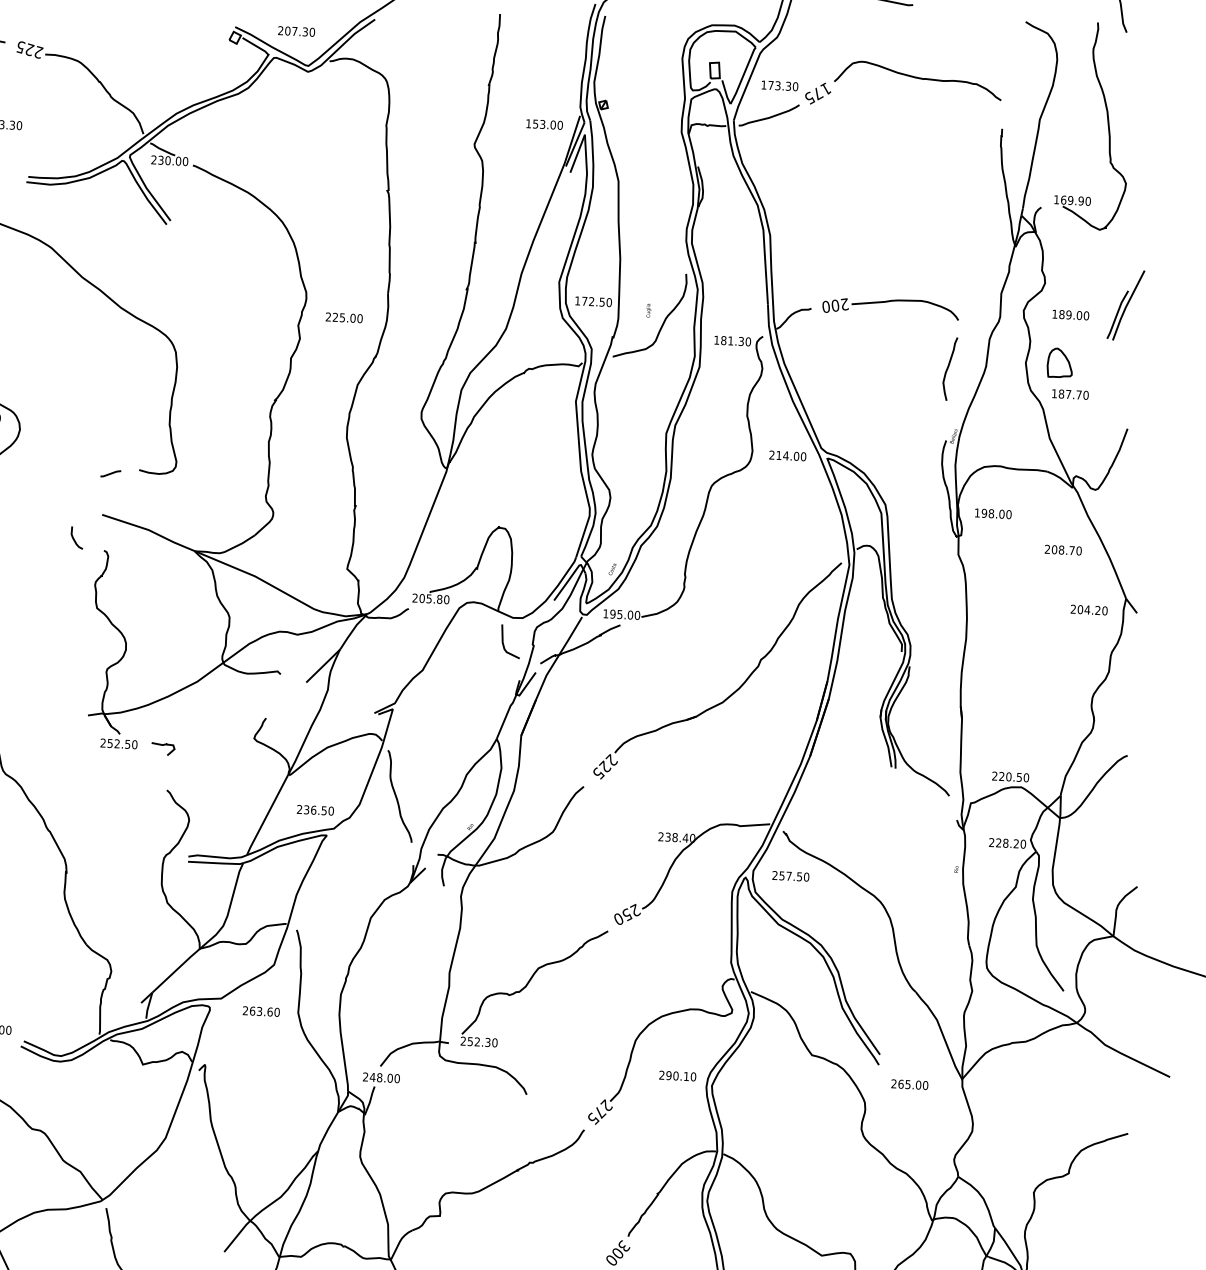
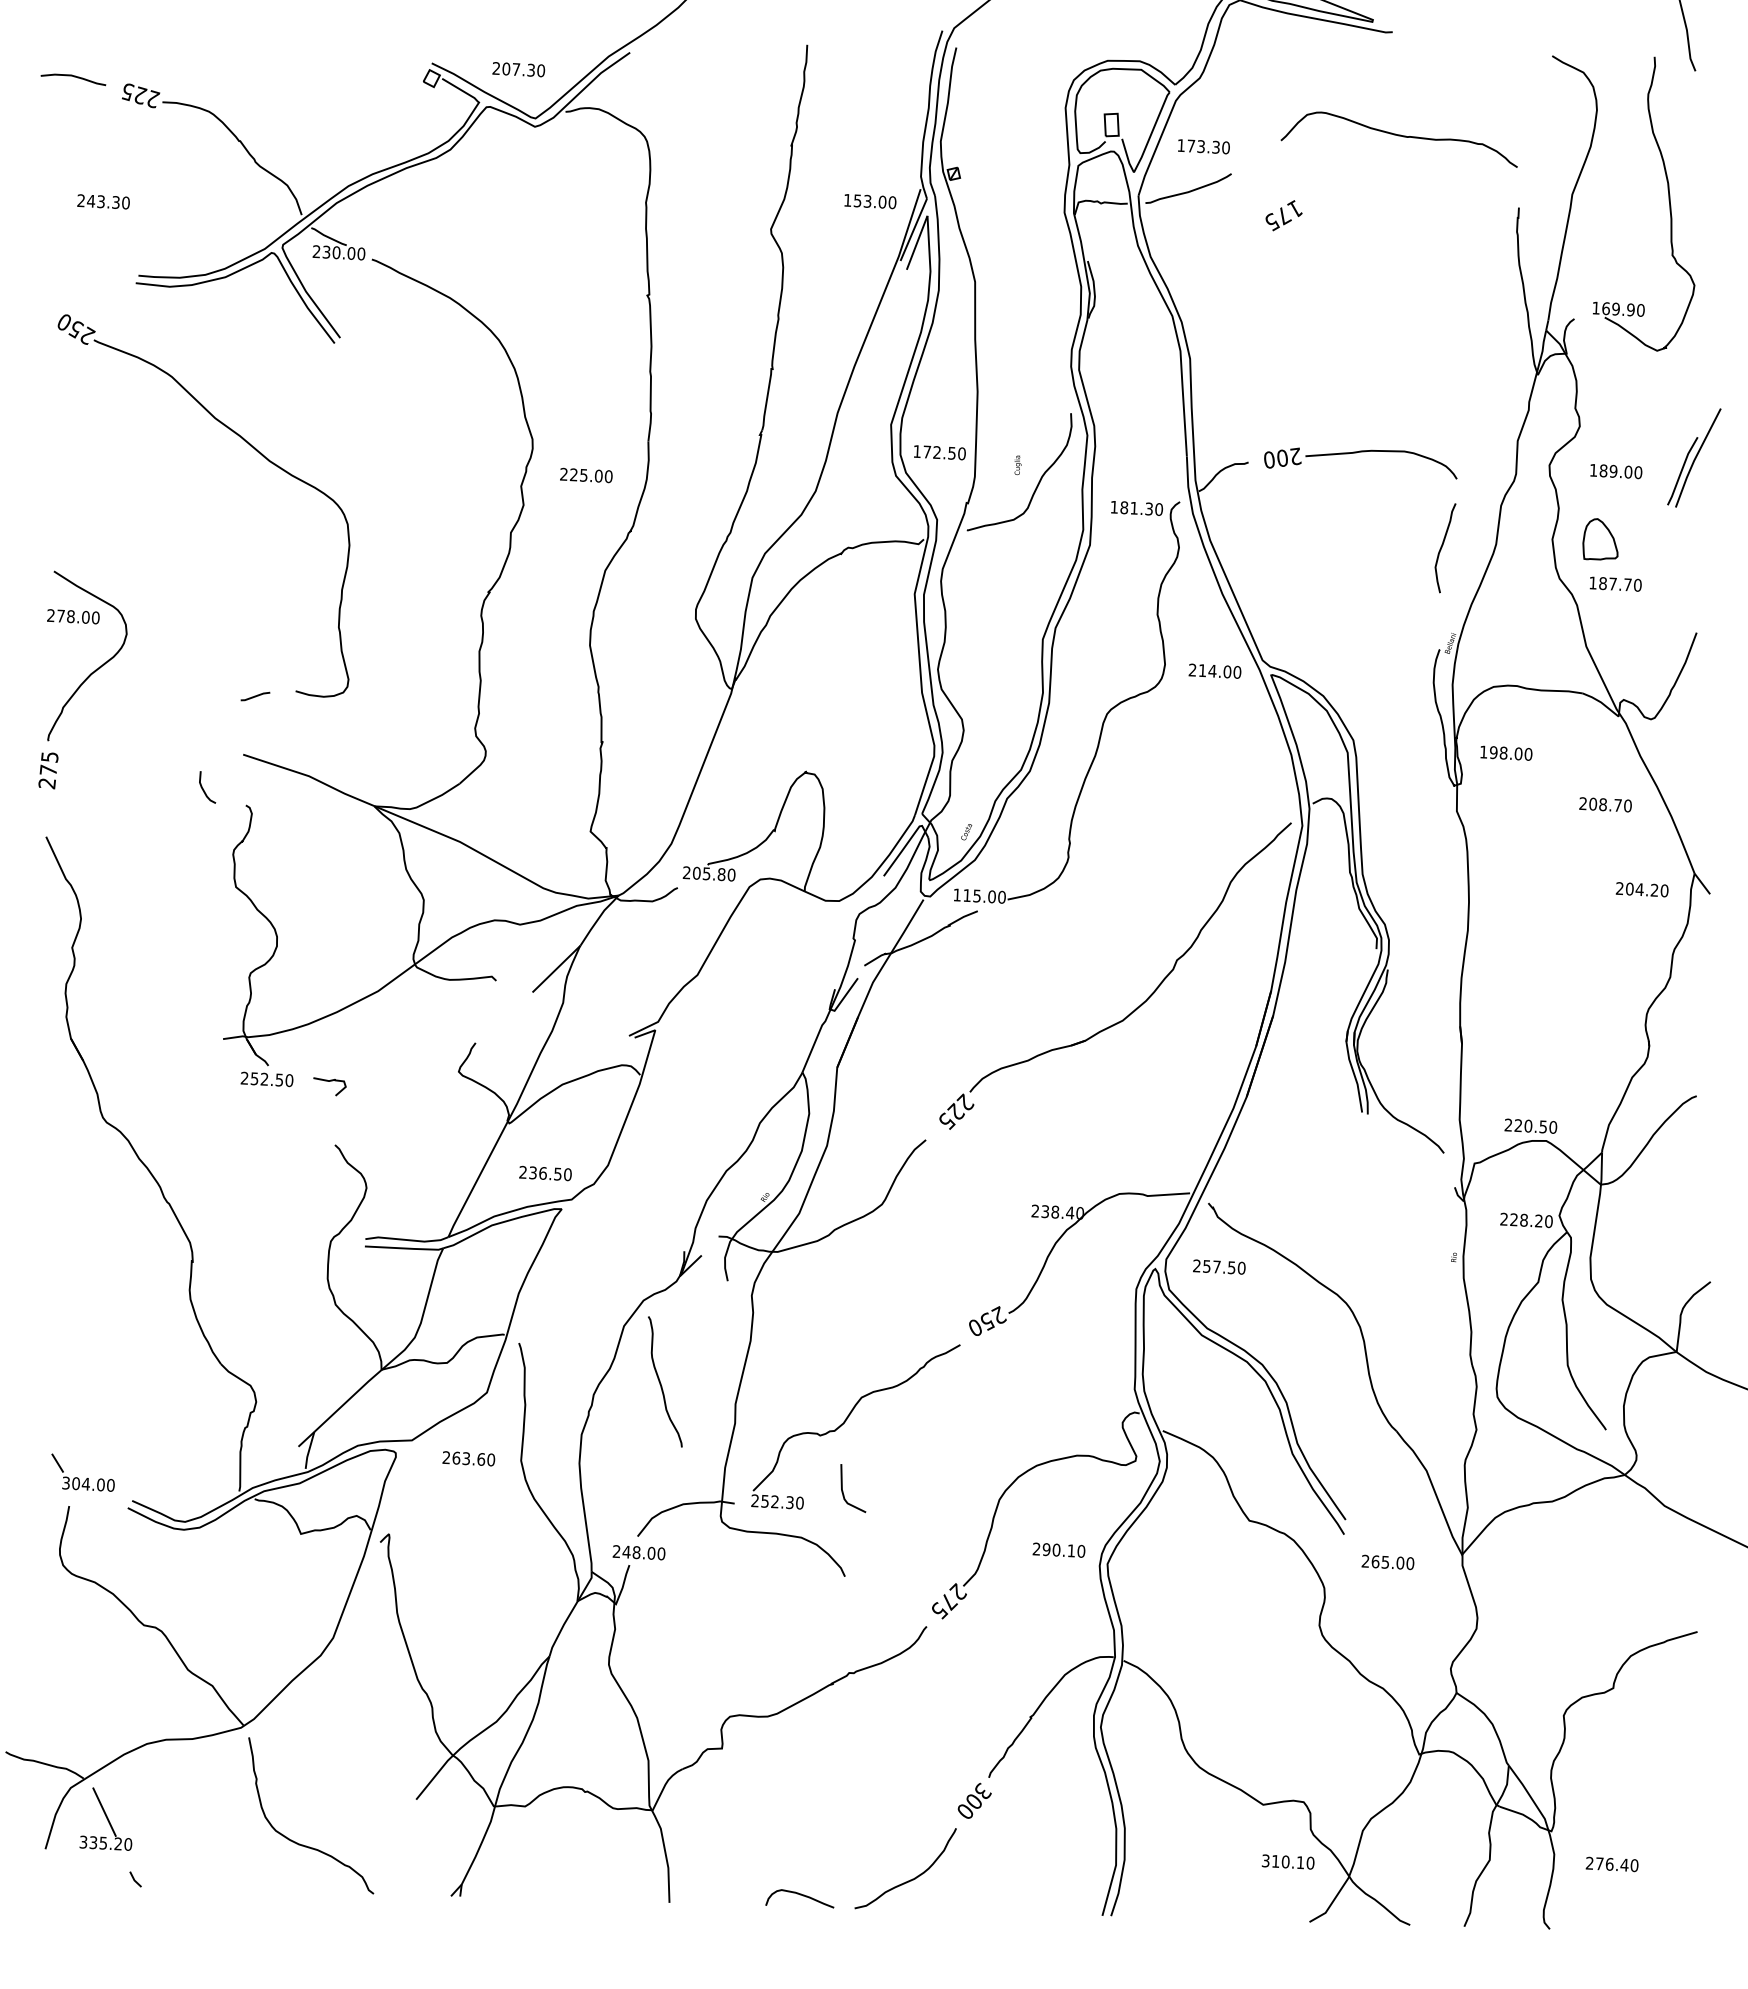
text: (817, 93) -> (1283, 215), moved
text: (613, 614) -> (967, 895), 195.00 -> 115.00
line: (503, 643) -> (843, 1490), moved
curve: (397, 797) -> (661, 1383), moved

